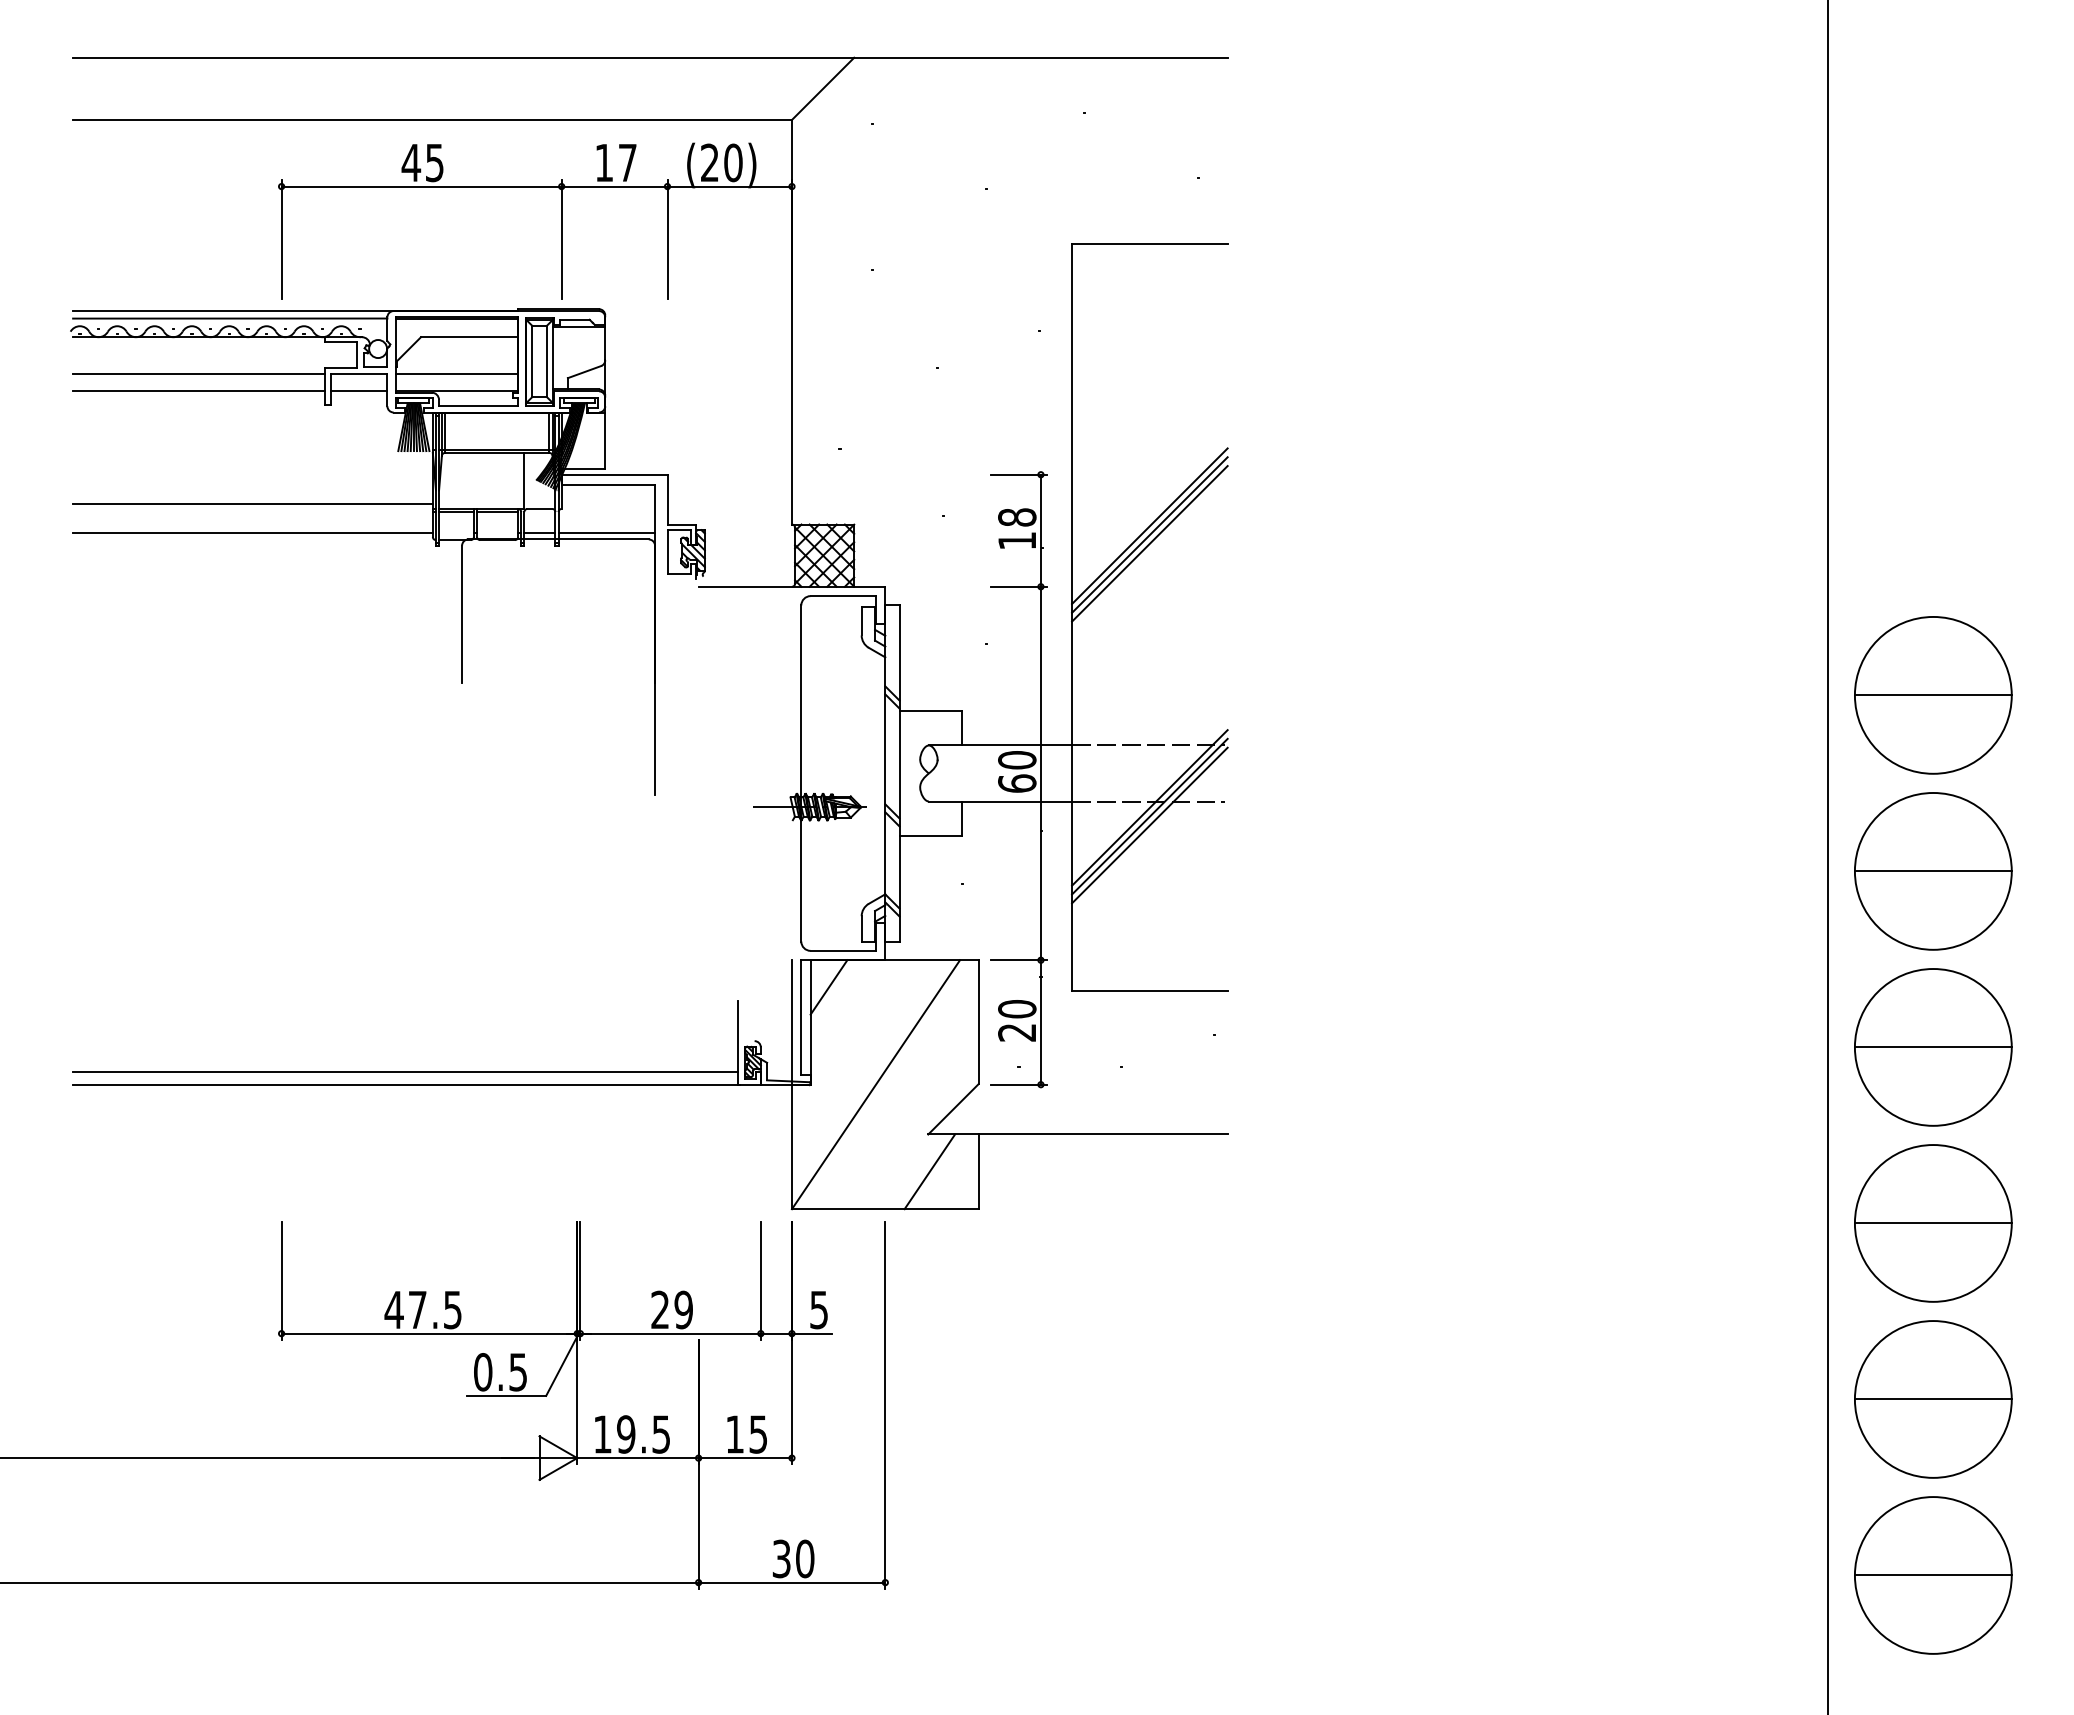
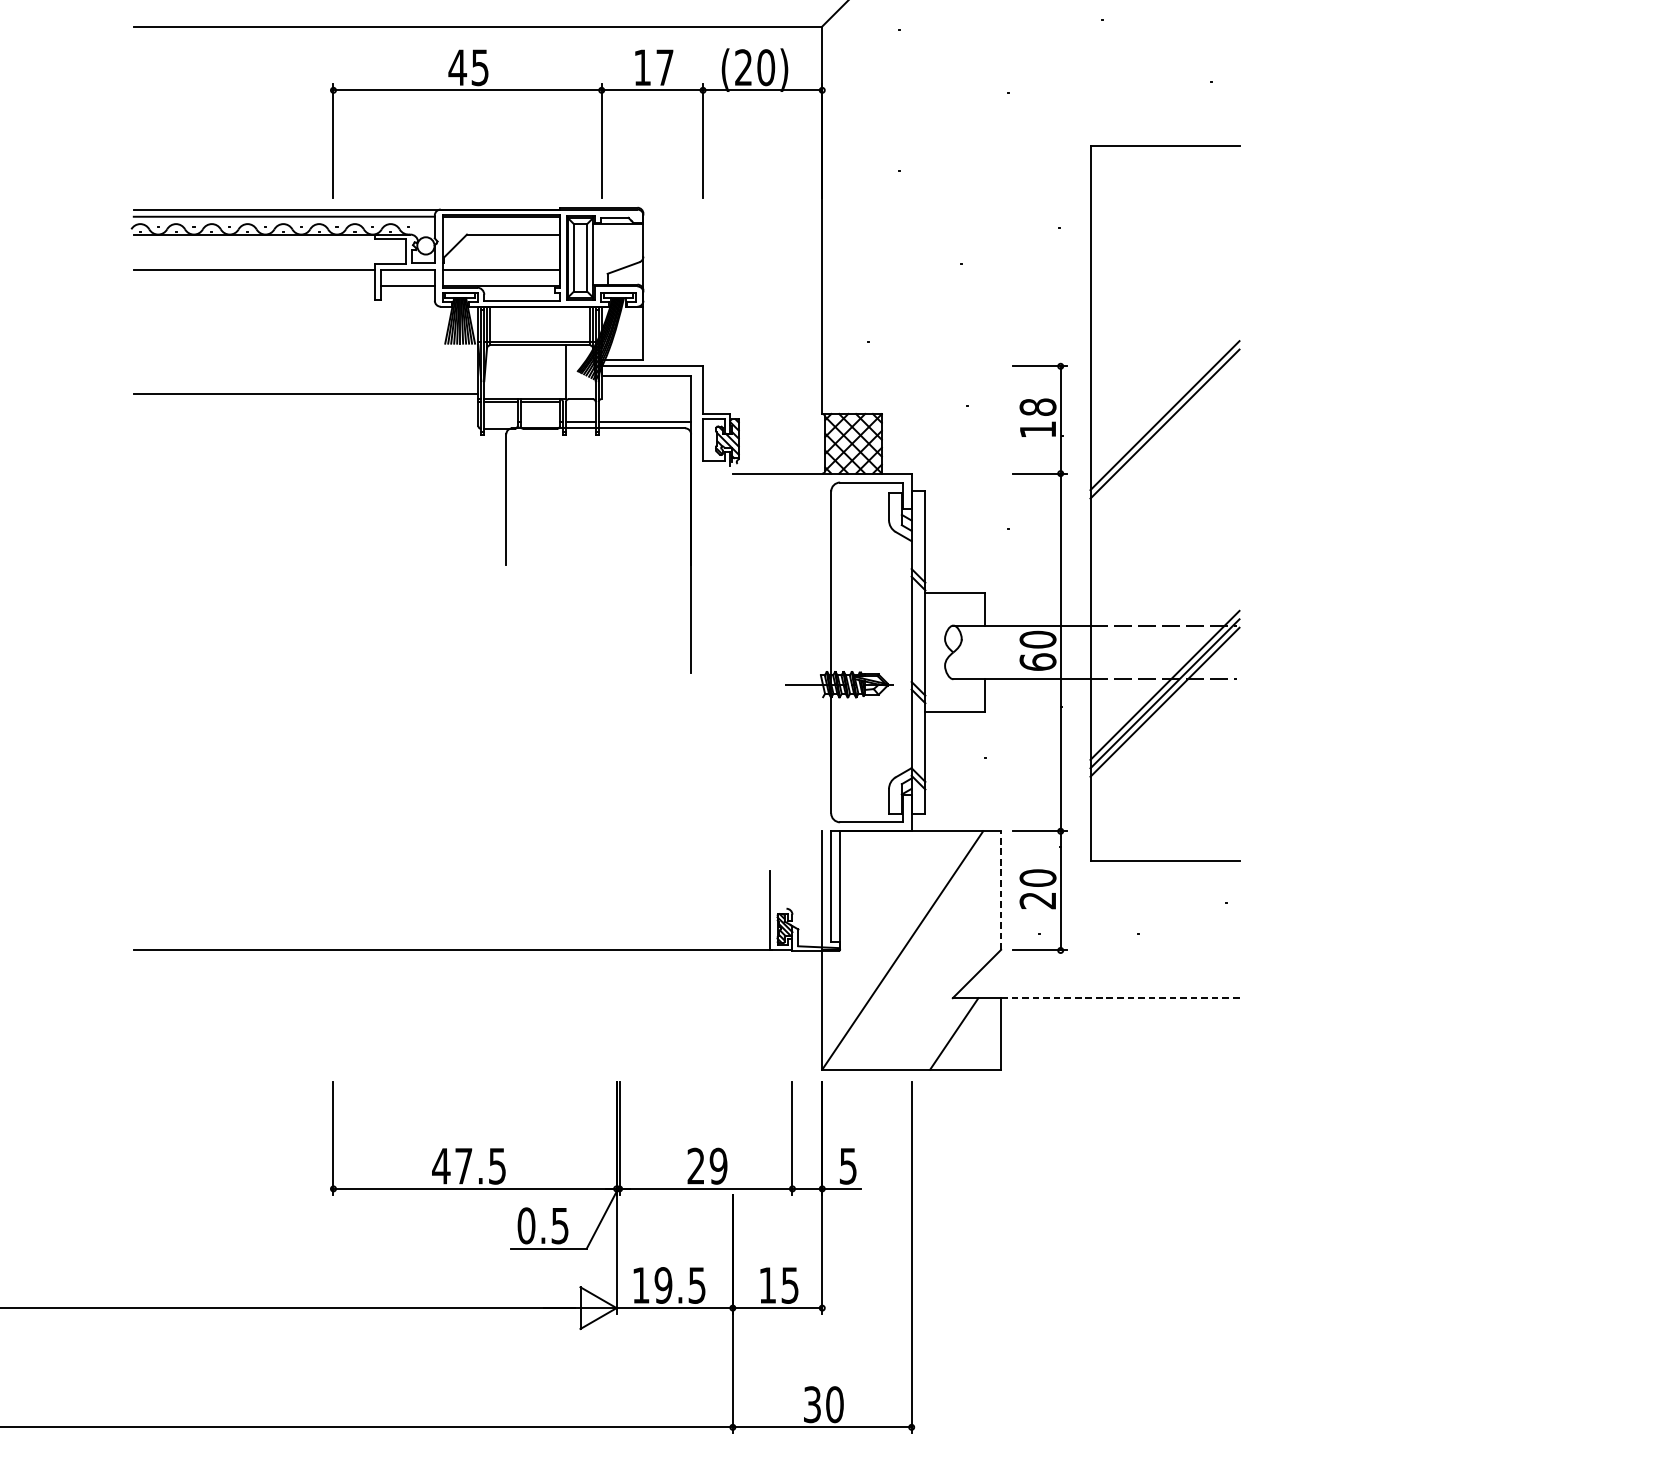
line: (199, 390) -> (254, 285), removed
line: (252, 532) -> (305, 421), removed
line: (1149, 543) -> (1164, 432), removed
line: (828, 987) -> (857, 857), removed
line: (978, 1022) -> (1000, 890), solid -> dashed
line: (405, 1072) -> (452, 938), removed
line: (1103, 1134) -> (1120, 998), solid -> dashed

